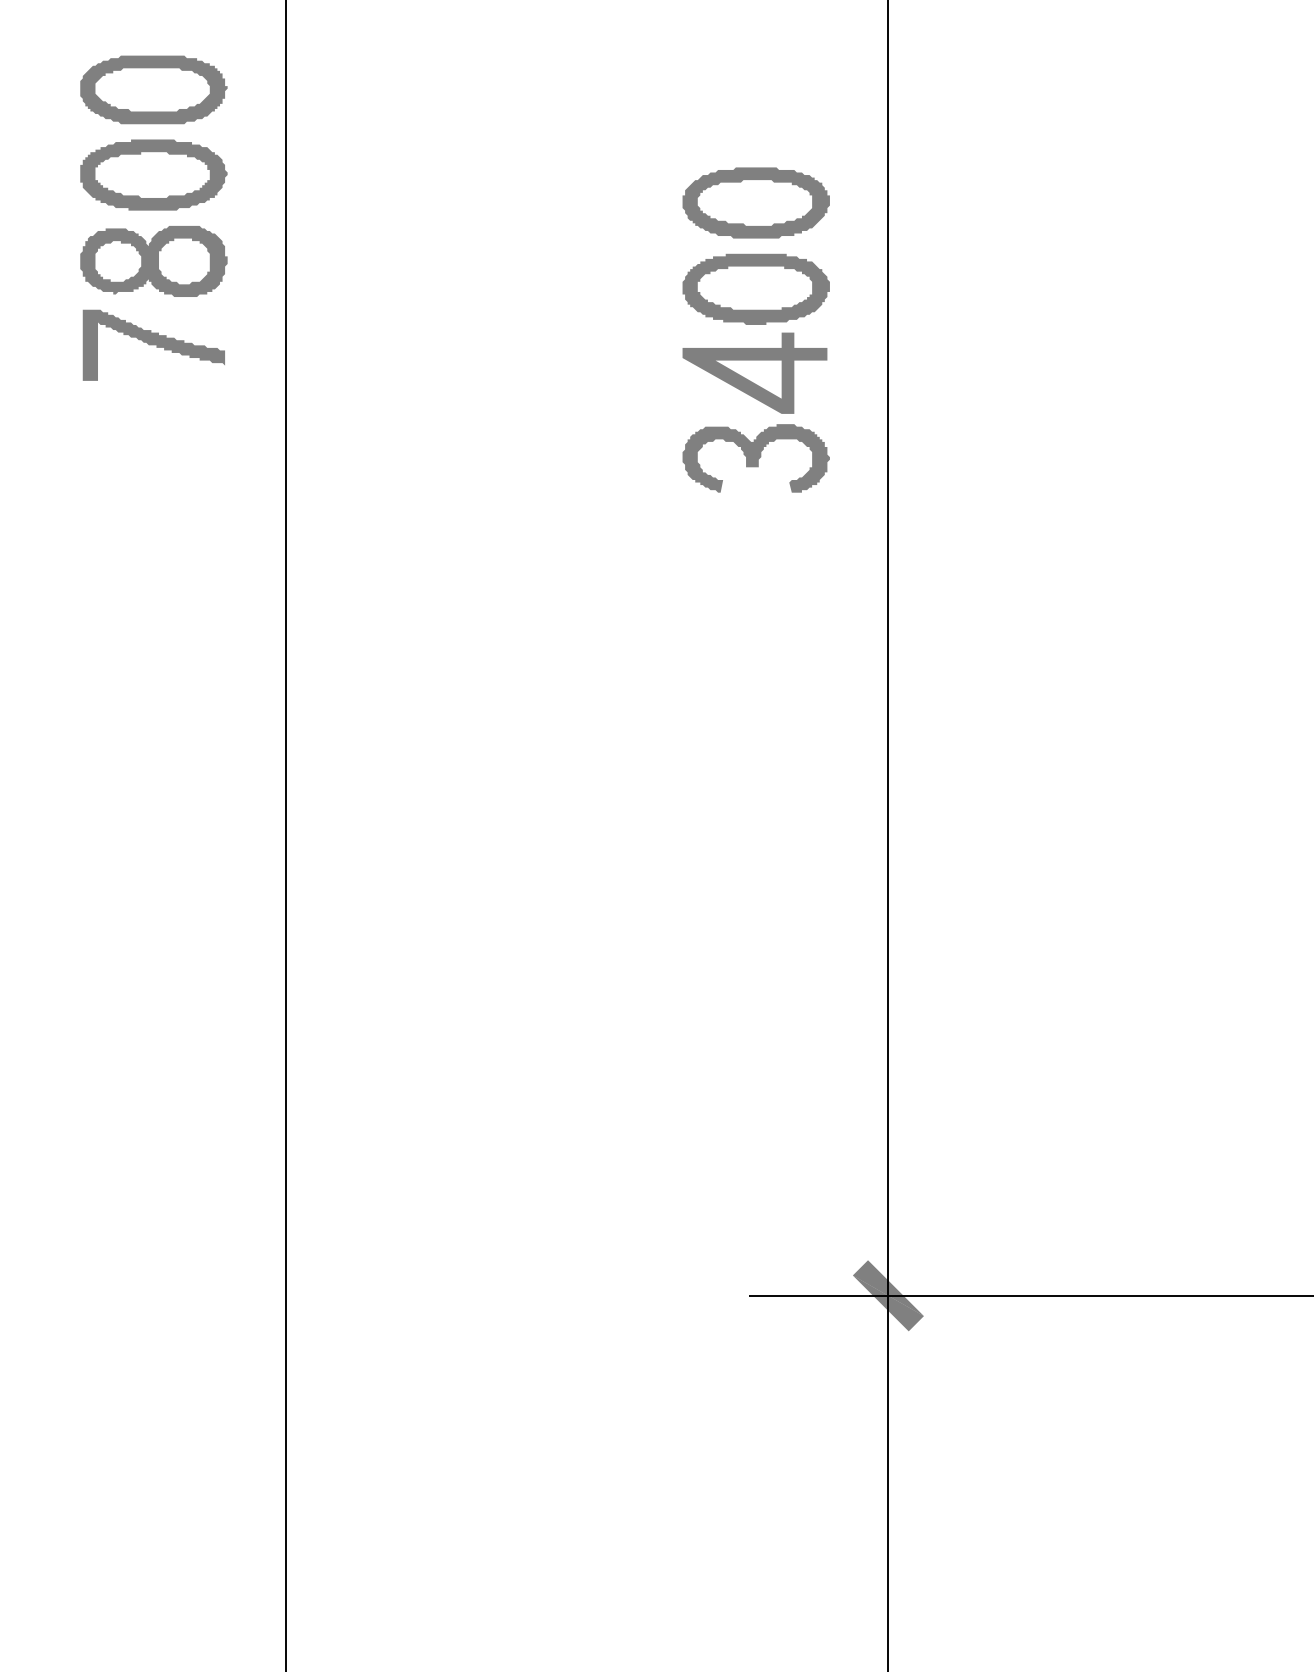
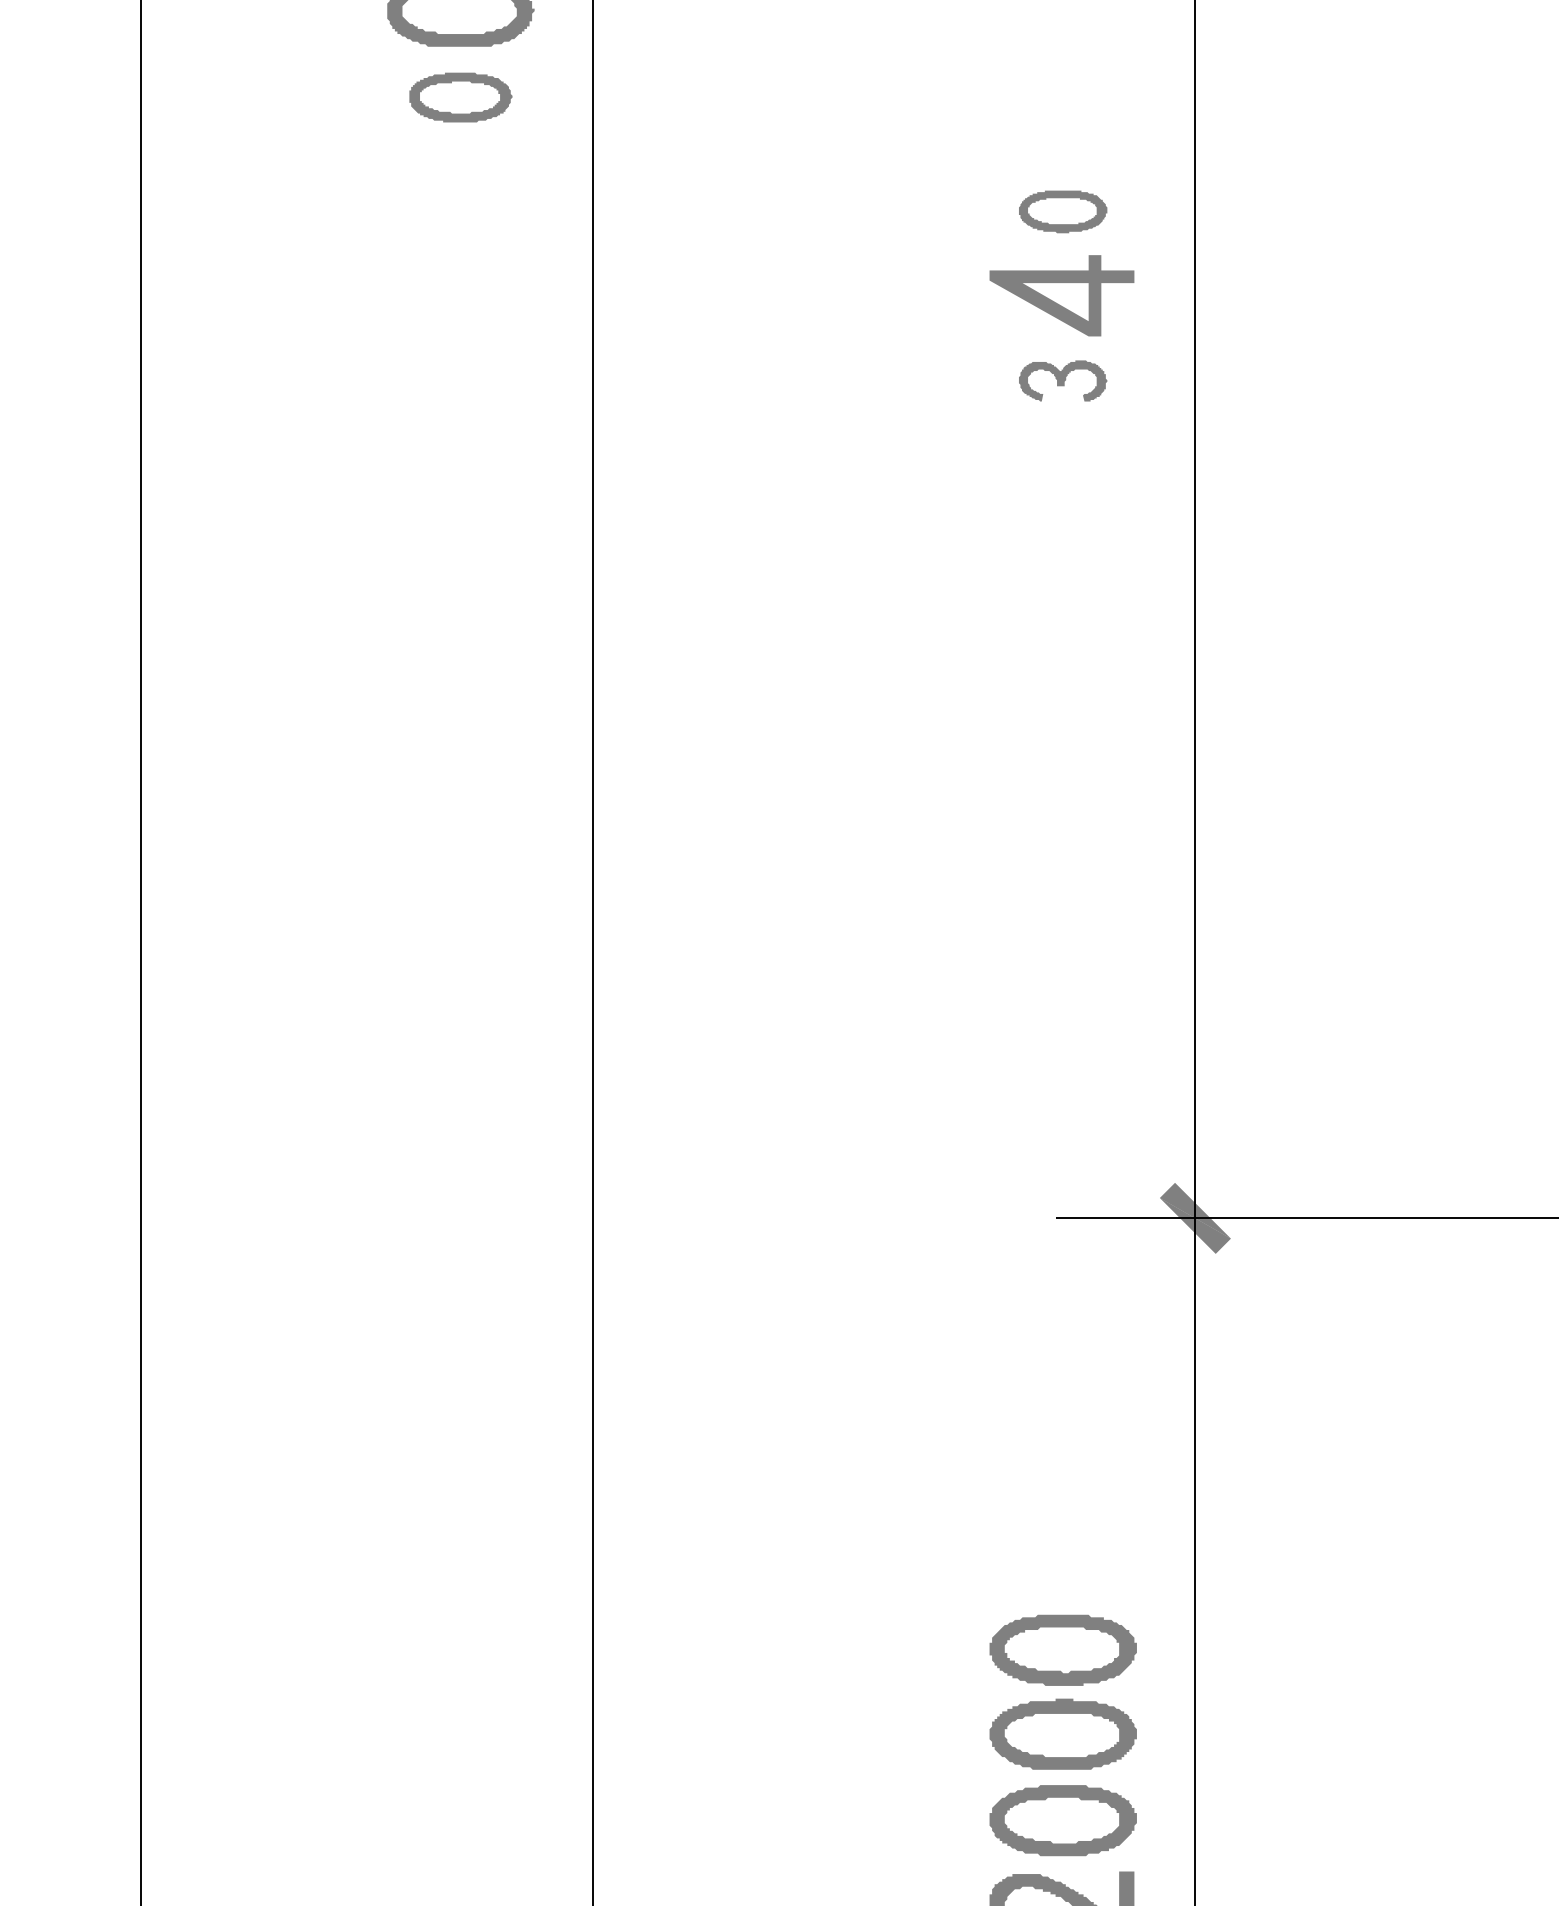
part: (153, 174) -> (460, 97), size x0.7
part: (755, 202) -> (1062, 125), removed
part: (153, 260) -> (460, 183), removed
part: (755, 288) -> (1062, 211), size x0.6
fill: (153, 344) -> (460, 267), removed
part: (755, 457) -> (1062, 380), size x0.6

